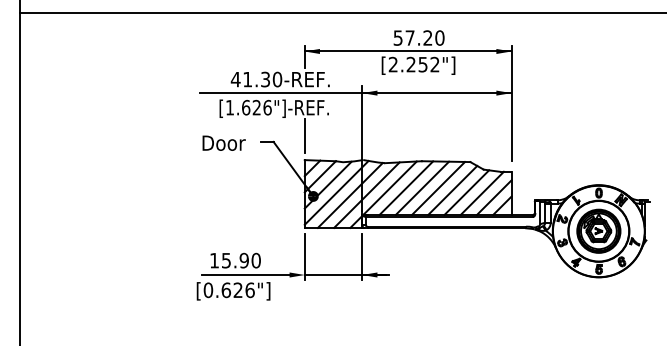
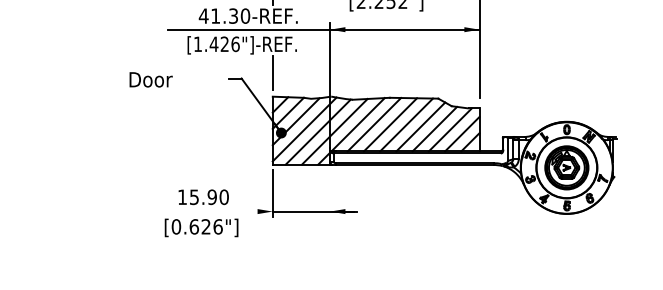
text: (245, 107) -> (213, 44), [1.626"]-REF. -> [1.426"]-REF.
text: (223, 142) -> (150, 79), moved
line: (362, 256) -> (330, 193), removed
line: (248, 275) -> (216, 212), removed

